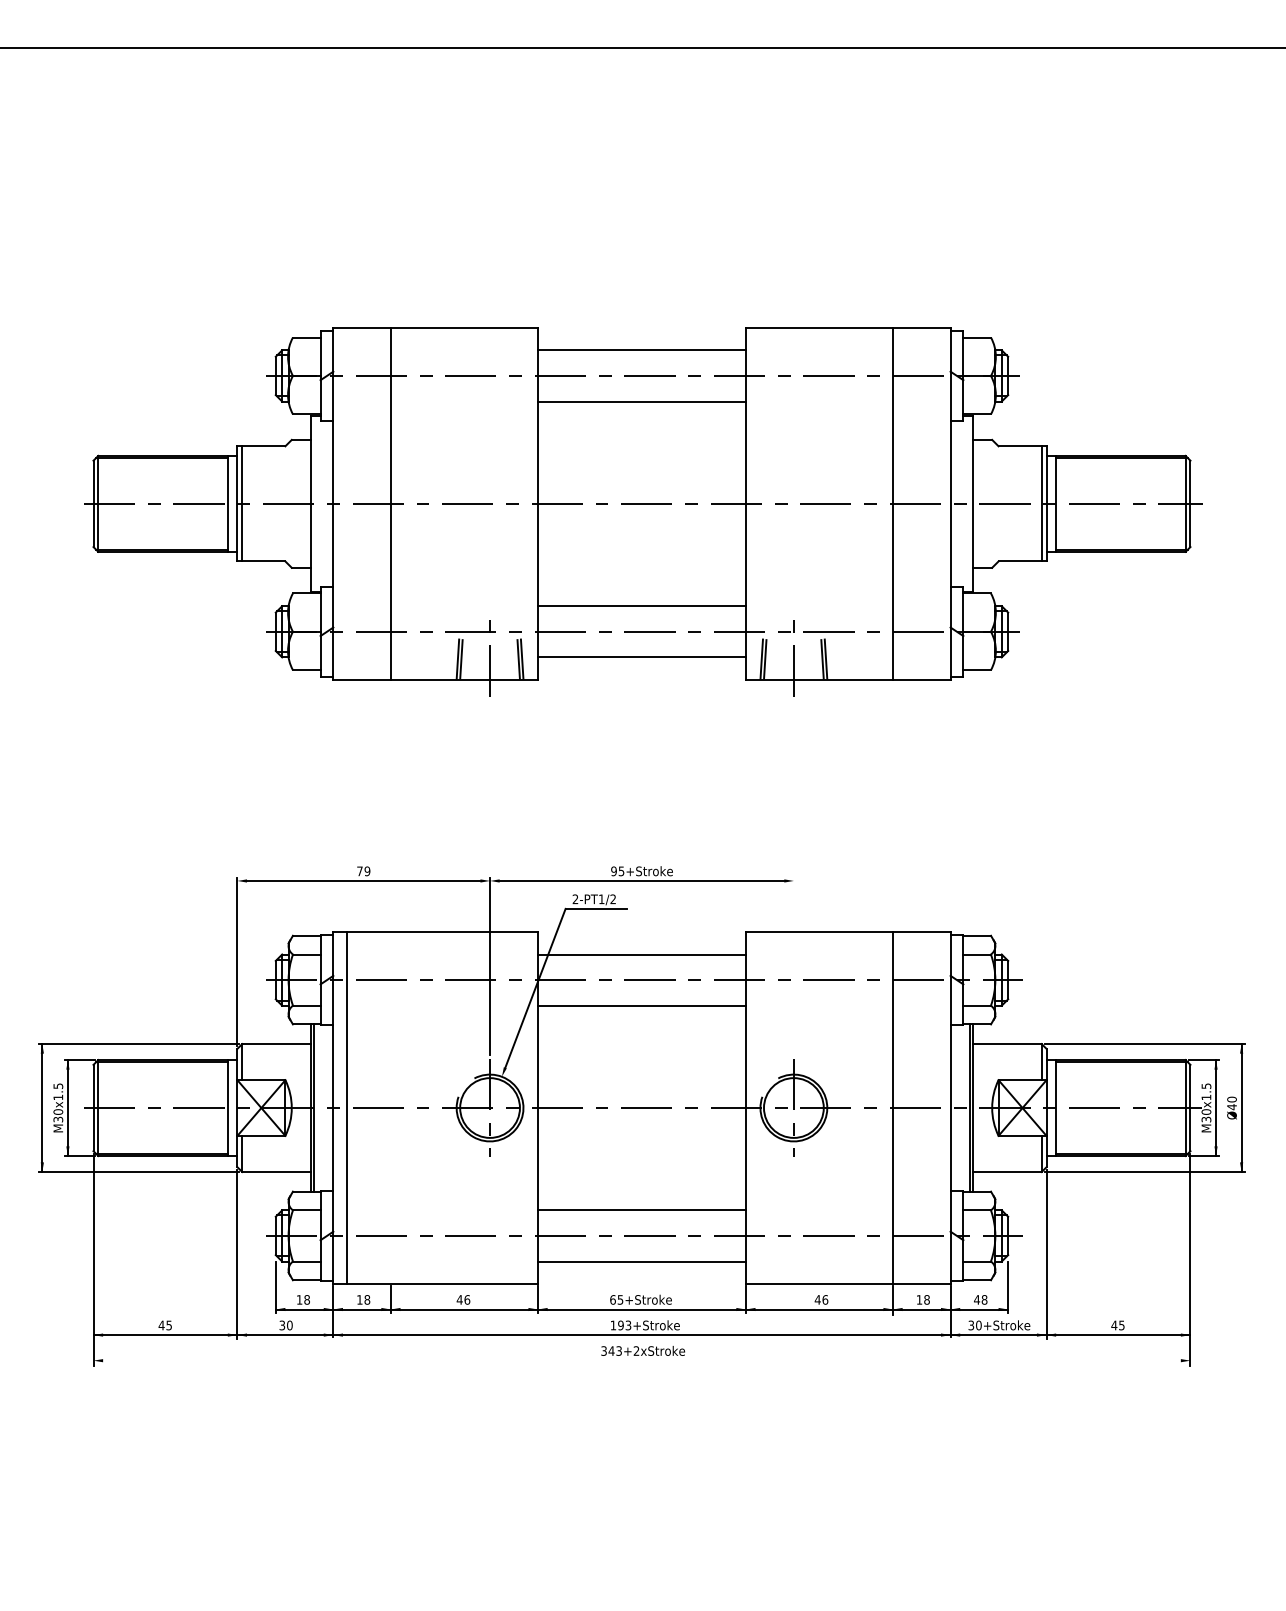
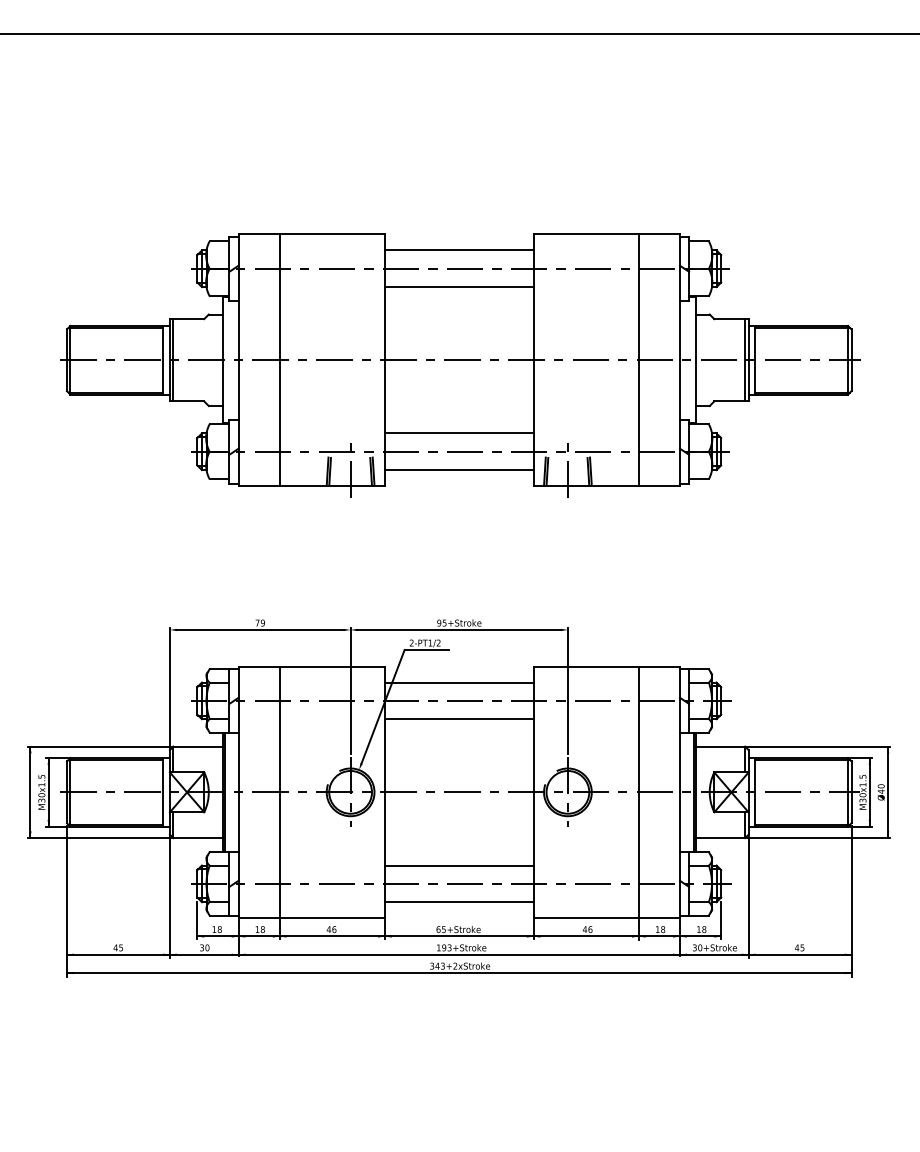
line: (793, 965) -> (567, 690), added
line: (346, 1107) -> (279, 791), moved
text: (977, 1299) -> (699, 929), 48 -> 18
line: (641, 1360) -> (458, 972), added

